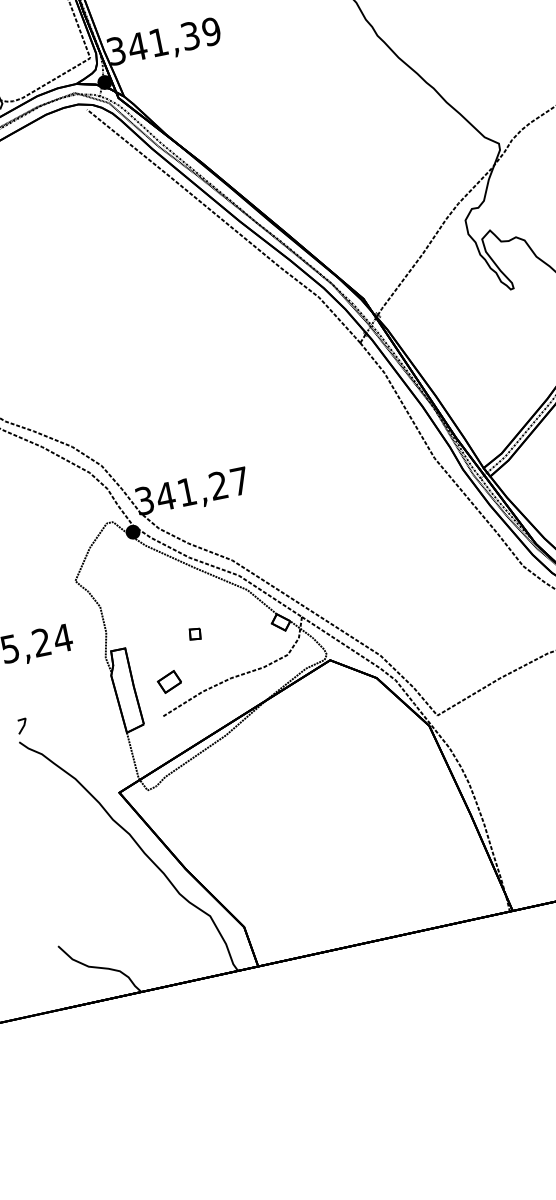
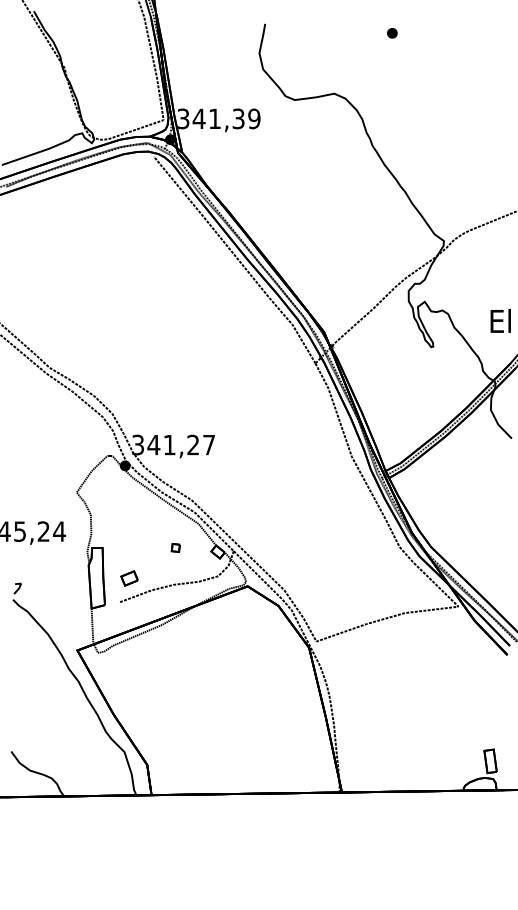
part: (194, 633) -> (175, 547), moved

